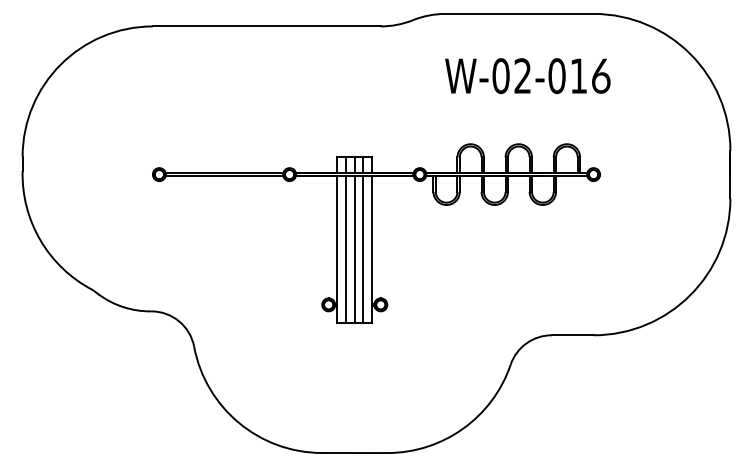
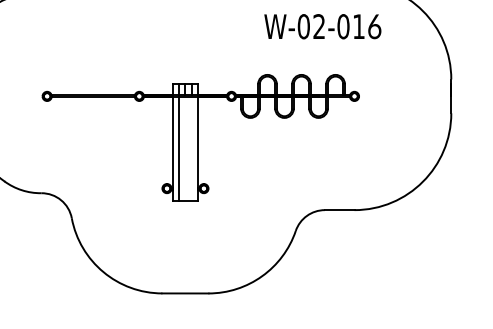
text: (527, 76) -> (322, 26), moved
line: (354, 249) -> (185, 149), removed
line: (363, 249) -> (191, 149), removed

